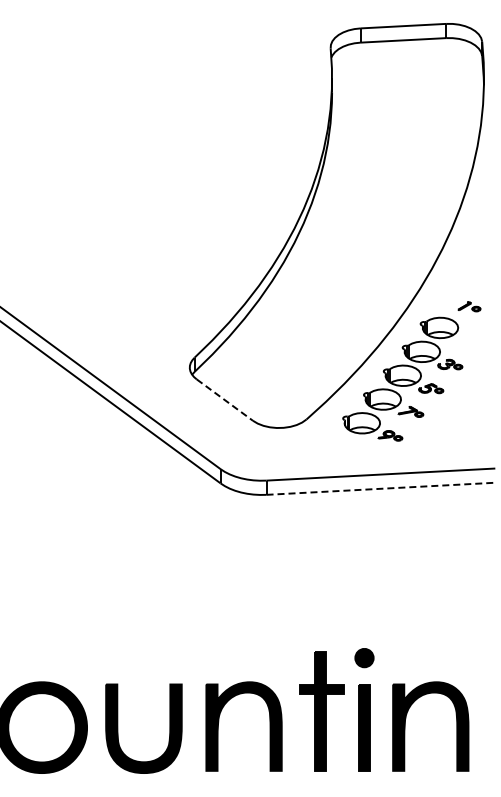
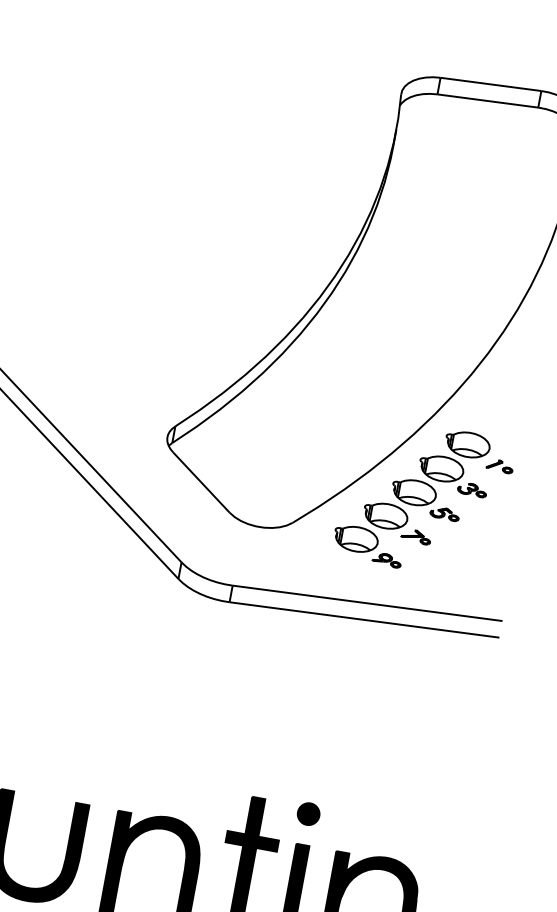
part: (469, 306) -> (500, 465), moved
line: (224, 400) -> (200, 482), dashed -> solid
line: (380, 488) -> (364, 619), dashed -> solid

